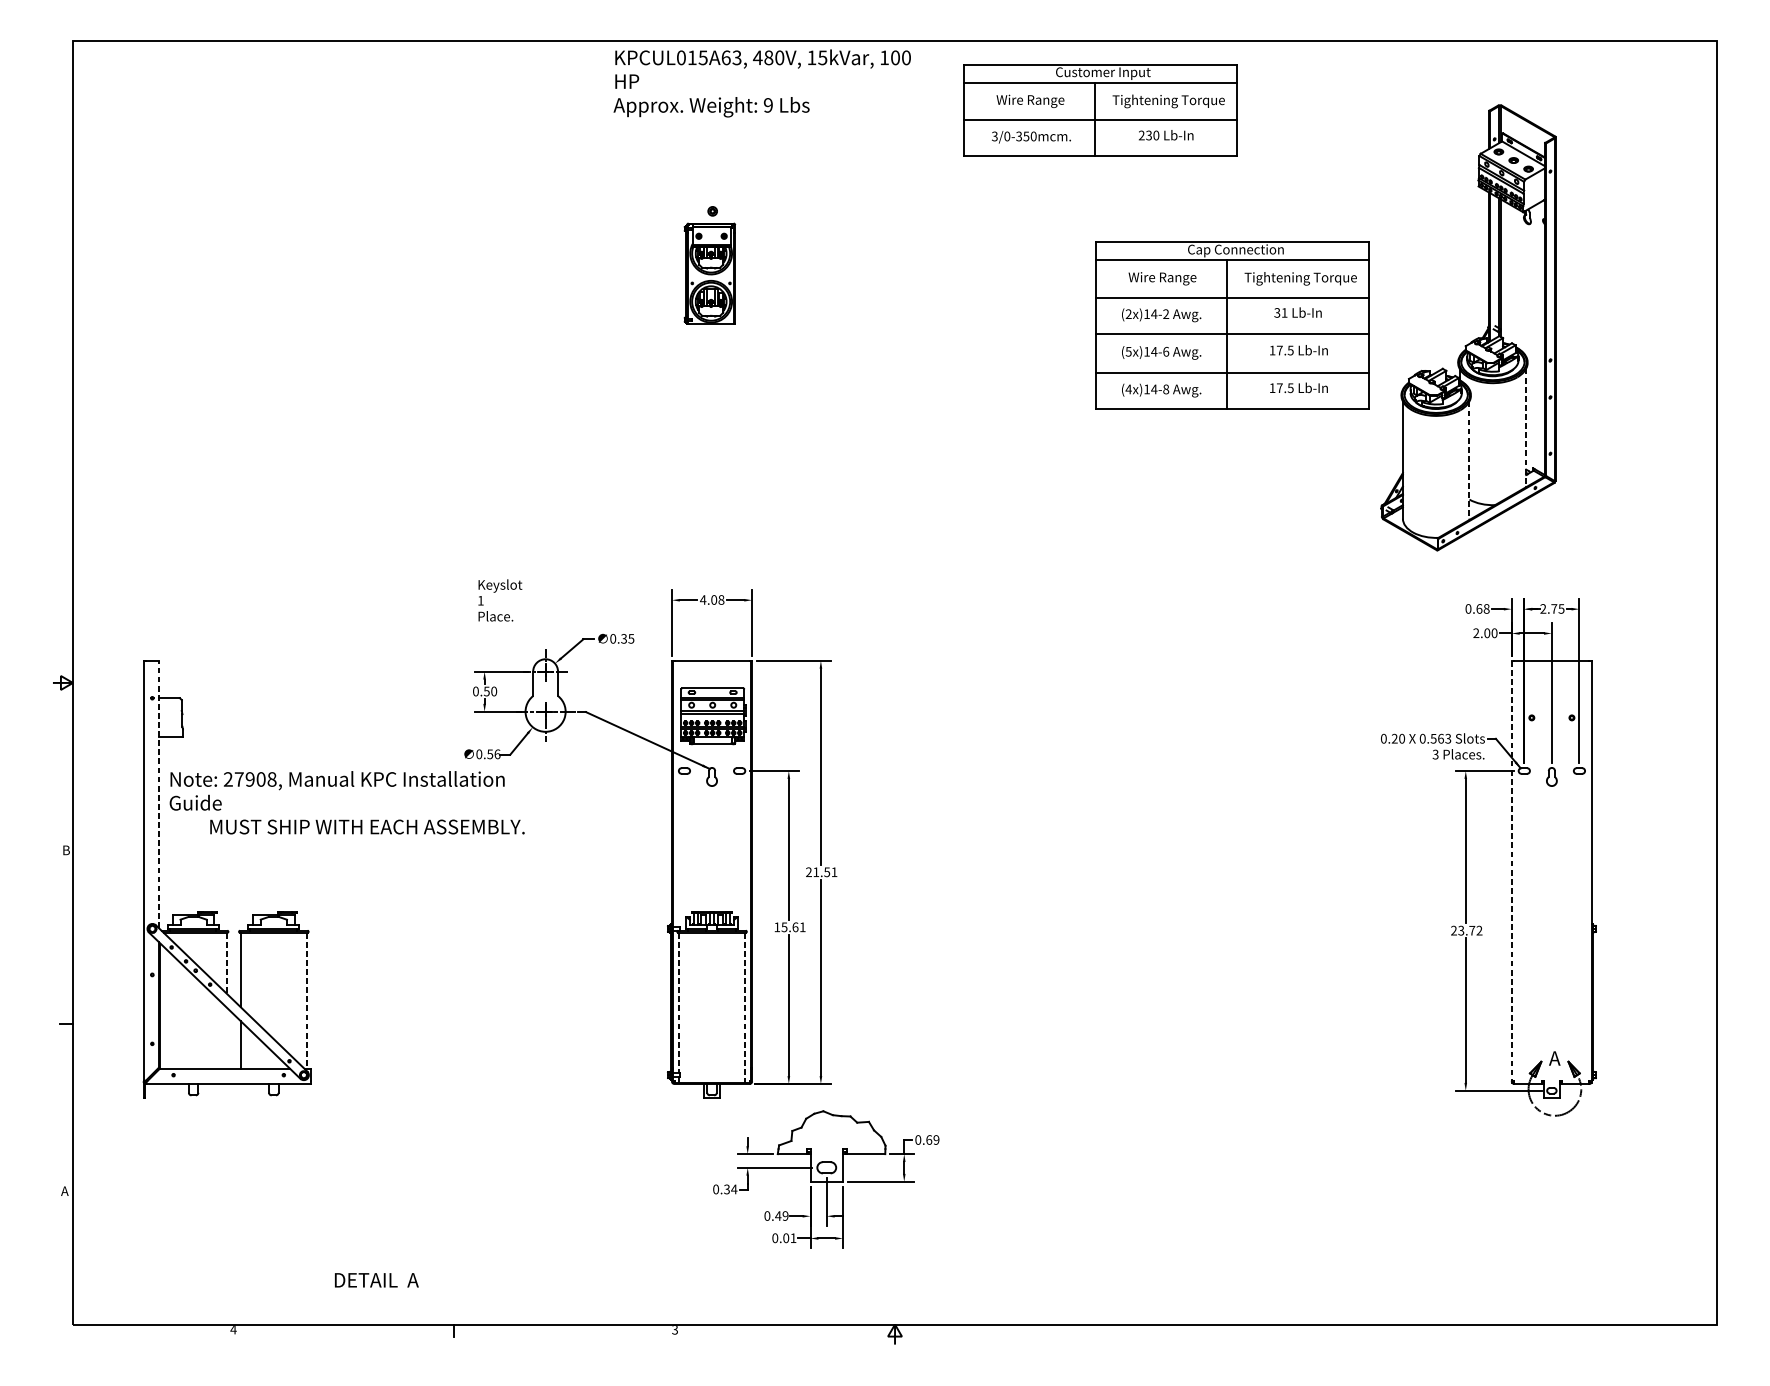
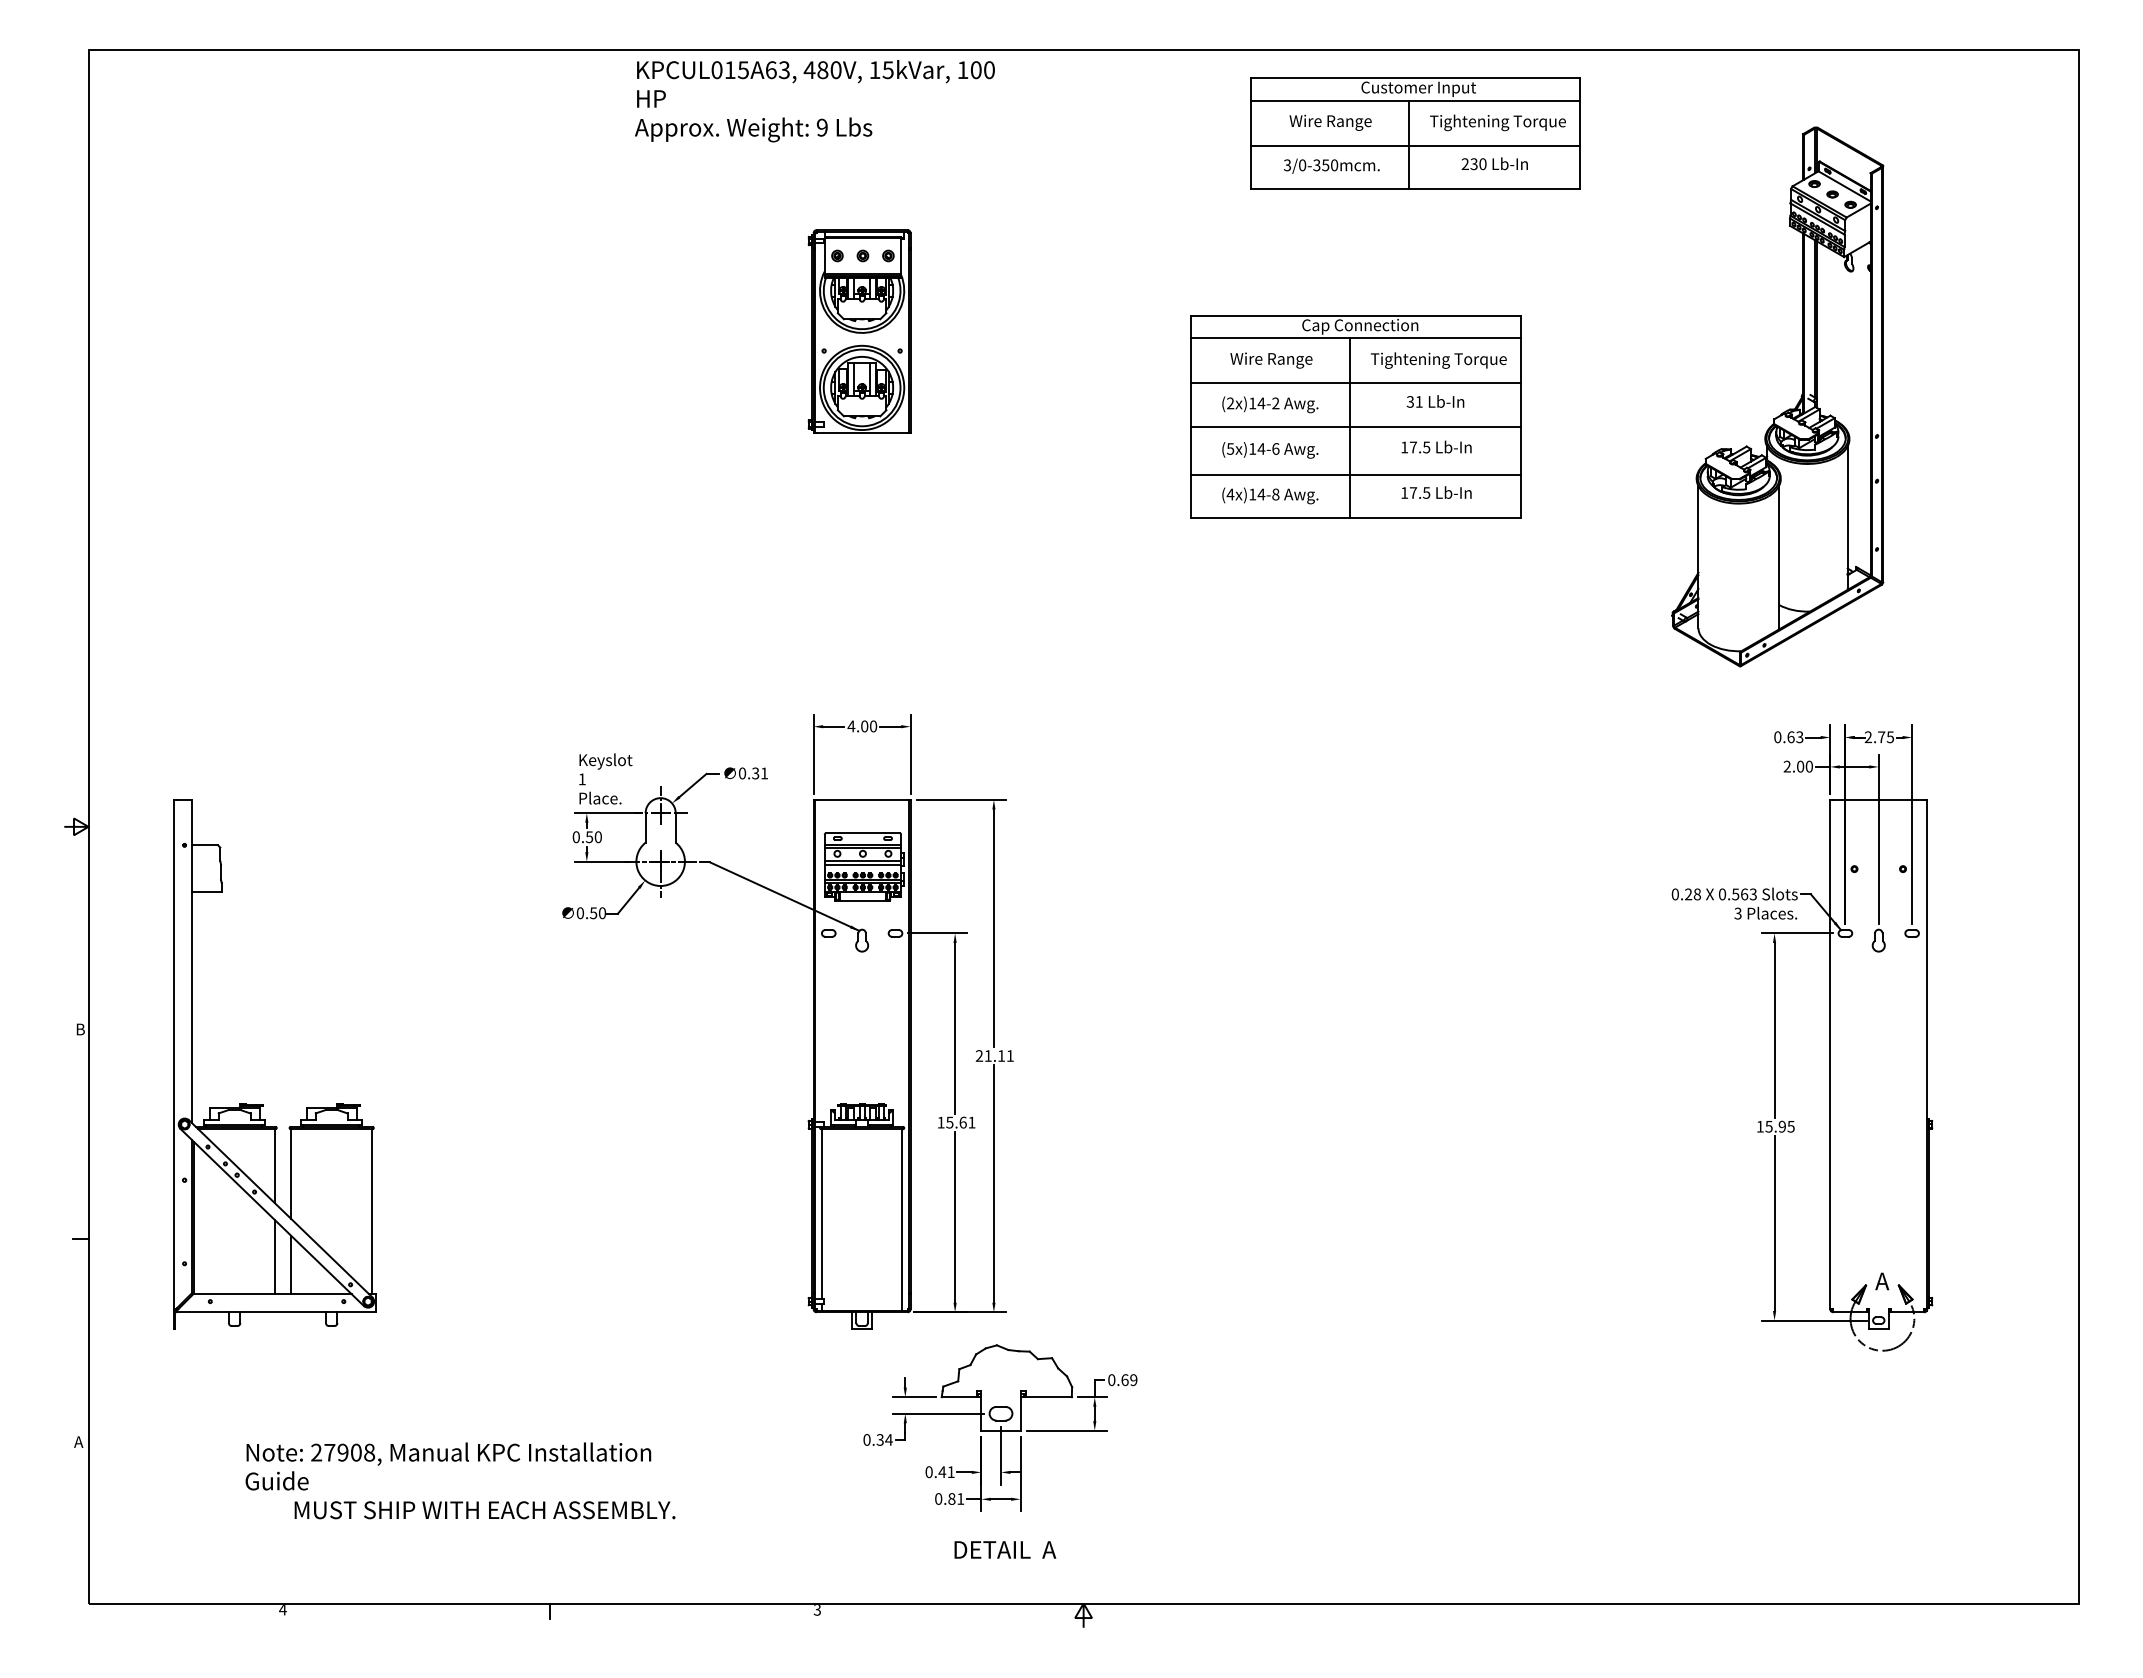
text: (761, 83) -> (814, 101), moved
part: (1100, 110) -> (1415, 133), moved
part: (709, 273) -> (859, 331), size x1.67
part: (1231, 324) -> (1355, 416), moved
line: (1526, 427) -> (1847, 517), dashed -> solid
line: (1469, 460) -> (1779, 557), dashed -> solid
text: (500, 600) -> (605, 778), moved
text: (721, 600) -> (873, 726), 4.08 -> 4.00
text: (1486, 609) -> (1799, 737), 0.68 -> 0.63
text: (631, 638) -> (764, 773), 0.35 -> 0.31
text: (1402, 738) -> (1697, 894), 0.20 -> 0.28
text: (497, 753) -> (602, 912), 0.56 -> 0.50
line: (158, 794) -> (192, 961), dashed -> solid
text: (347, 802) -> (460, 1480), moved
text: (827, 871) -> (1001, 1055), 21.51 -> 21.11
line: (1512, 871) -> (1830, 1054), dashed -> solid
text: (1466, 930) -> (1775, 1126), 23.72 -> 15.95
line: (226, 963) -> (274, 1166), dashed -> solid
line: (306, 1001) -> (371, 1212), dashed -> solid
line: (678, 1003) -> (821, 1214), dashed -> solid
line: (745, 1008) -> (902, 1220), dashed -> solid
line: (226, 1038) -> (274, 1257), added
text: (785, 1216) -> (950, 1472), 0.49 -> 0.41
text: (785, 1237) -> (951, 1498), 0.01 -> 0.81
text: (376, 1279) -> (1005, 1549), moved

